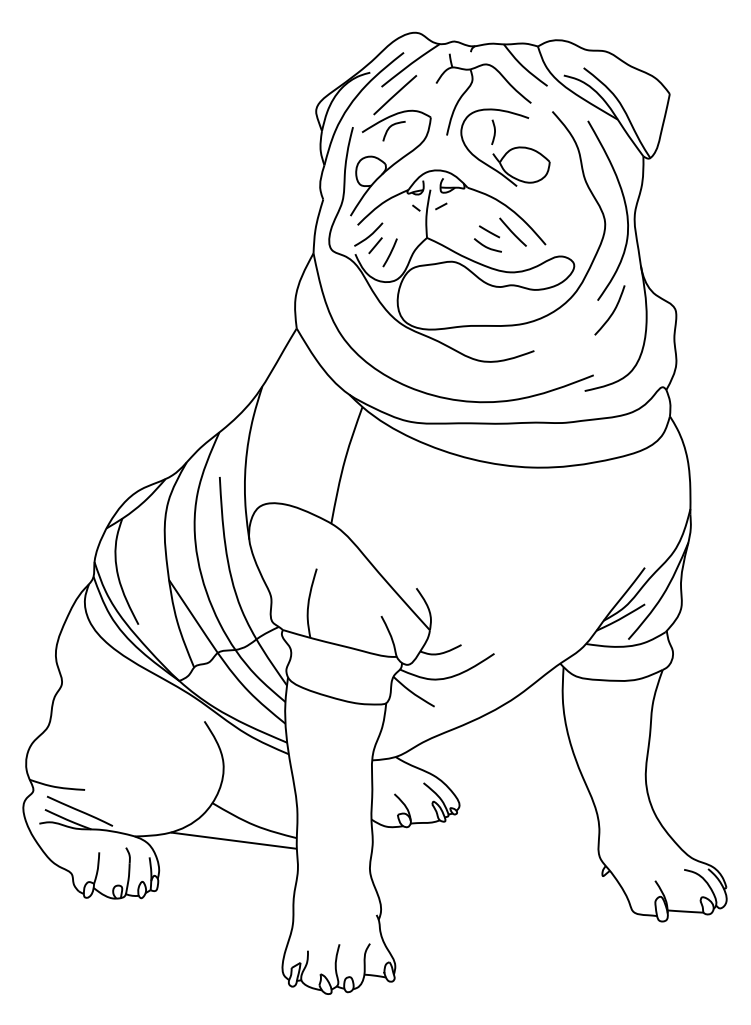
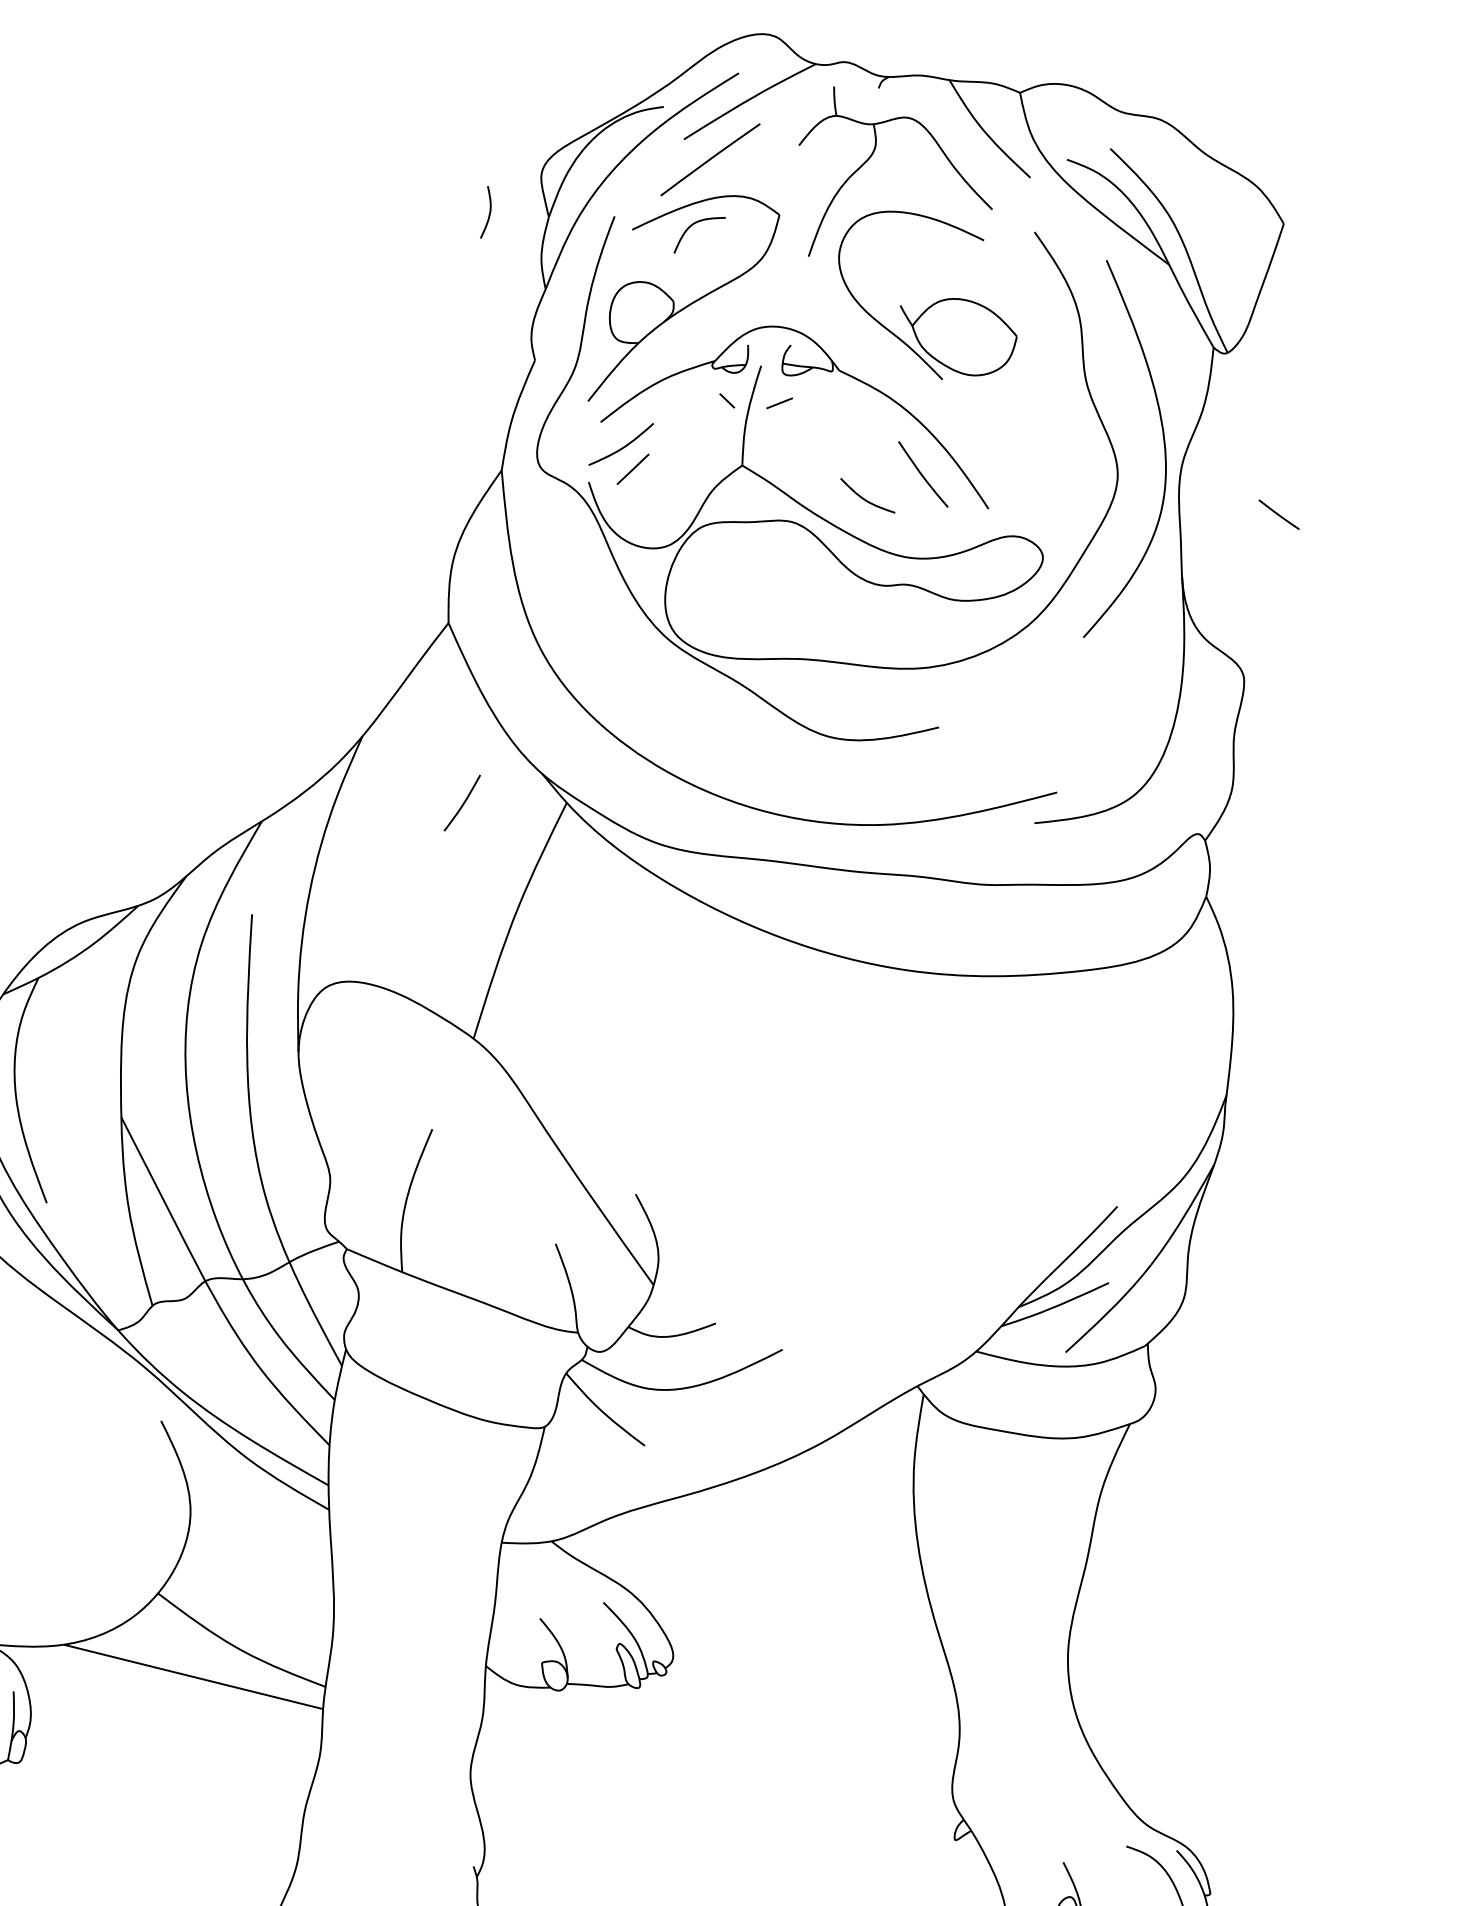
curve: (494, 131) -> (489, 211), moved
line: (489, 231) -> (1279, 514), moved
line: (390, 252) -> (463, 802), moved
curve: (612, 311) -> (1111, 663), removed

